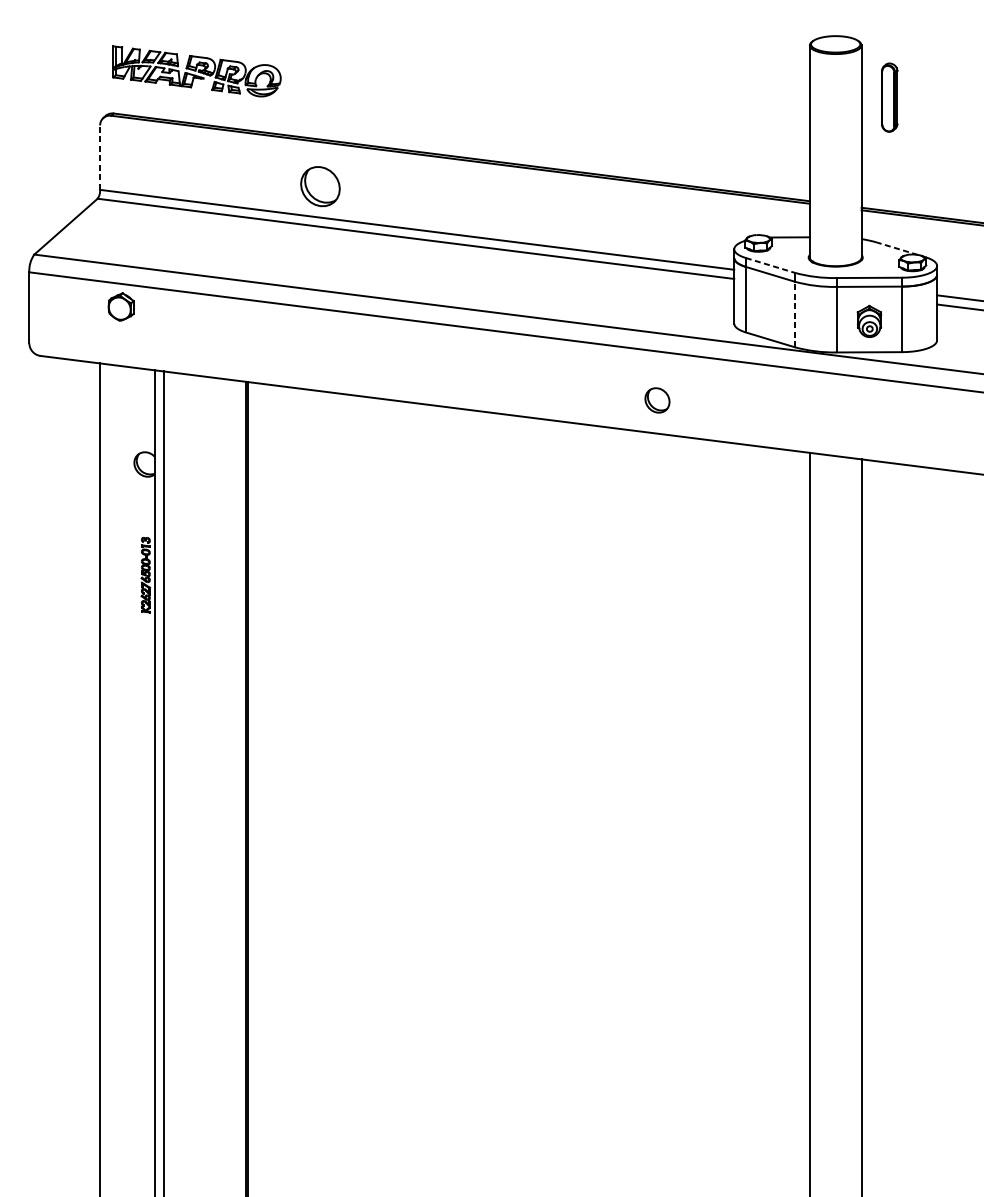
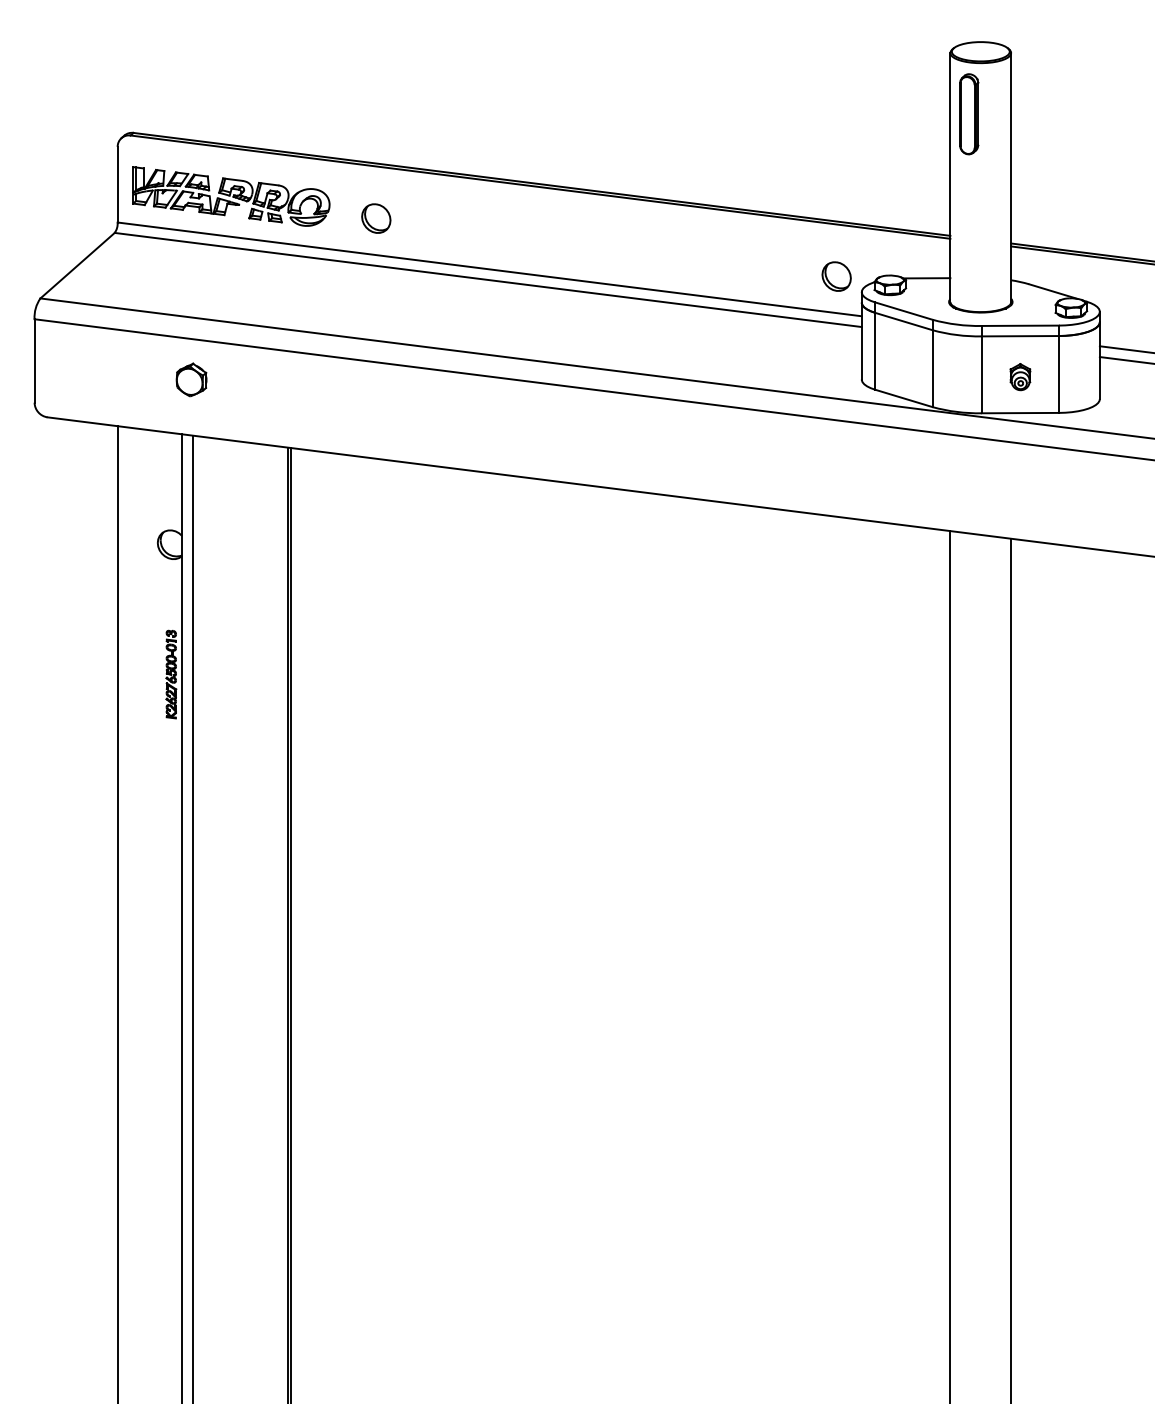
part: (197, 71) -> (231, 196), moved
part: (889, 97) -> (969, 114), moved
line: (99, 157) -> (117, 184), dashed -> solid
part: (320, 186) -> (376, 218), size x0.62
line: (896, 248) -> (1052, 291), dashed -> solid
line: (769, 265) -> (903, 311), dashed -> solid
part: (121, 306) -> (191, 379), moved
line: (794, 314) -> (932, 368), dashed -> solid
part: (869, 321) -> (1020, 377), size x0.71
part: (657, 400) -> (836, 276), moved

